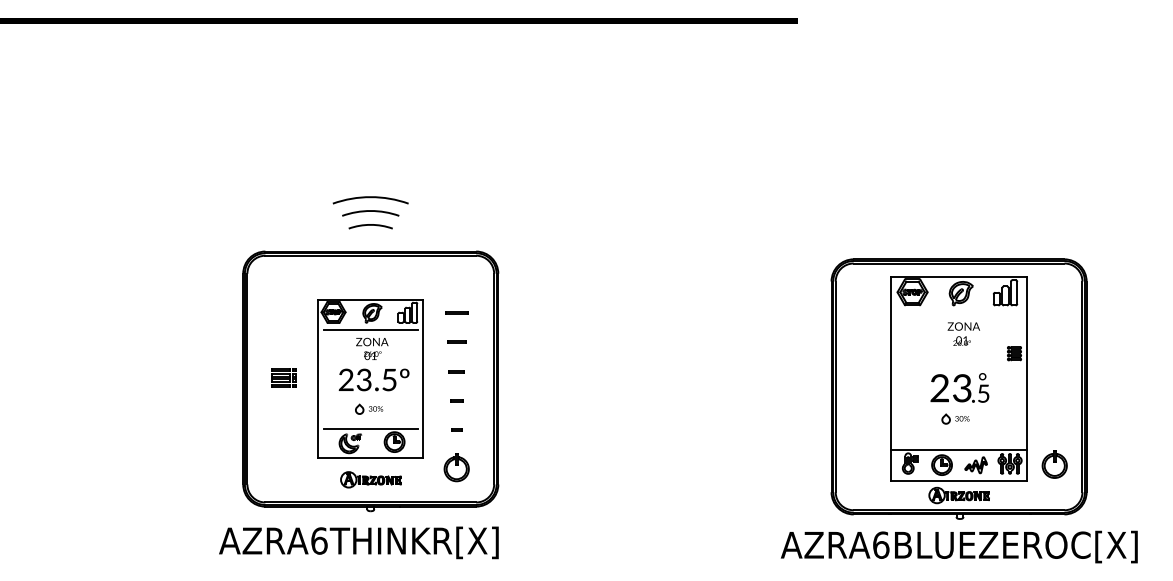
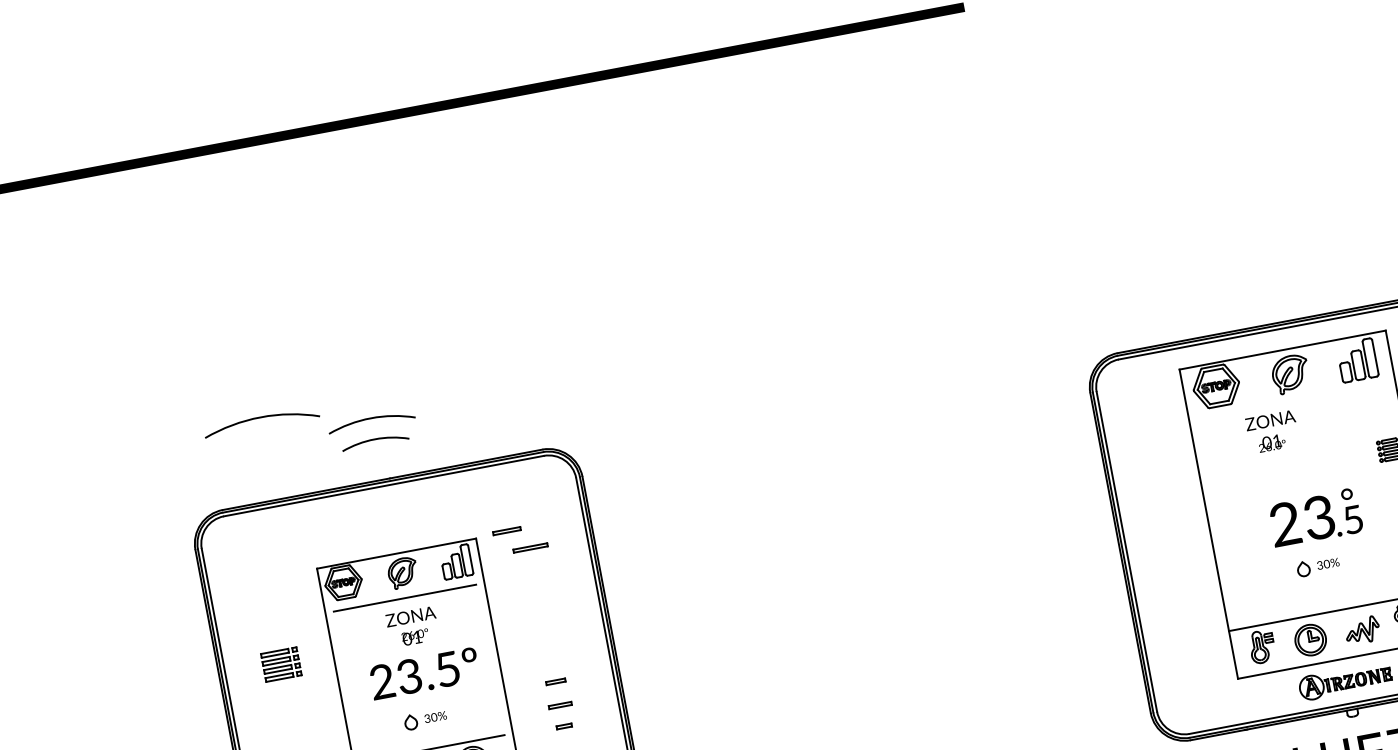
arc: (370, 198) -> (260, 419), moved
text: (963, 333) -> (1271, 431), moved
line: (456, 341) -> (506, 530), moved
line: (456, 371) -> (559, 705), moved
part: (283, 377) -> (280, 664), moved

